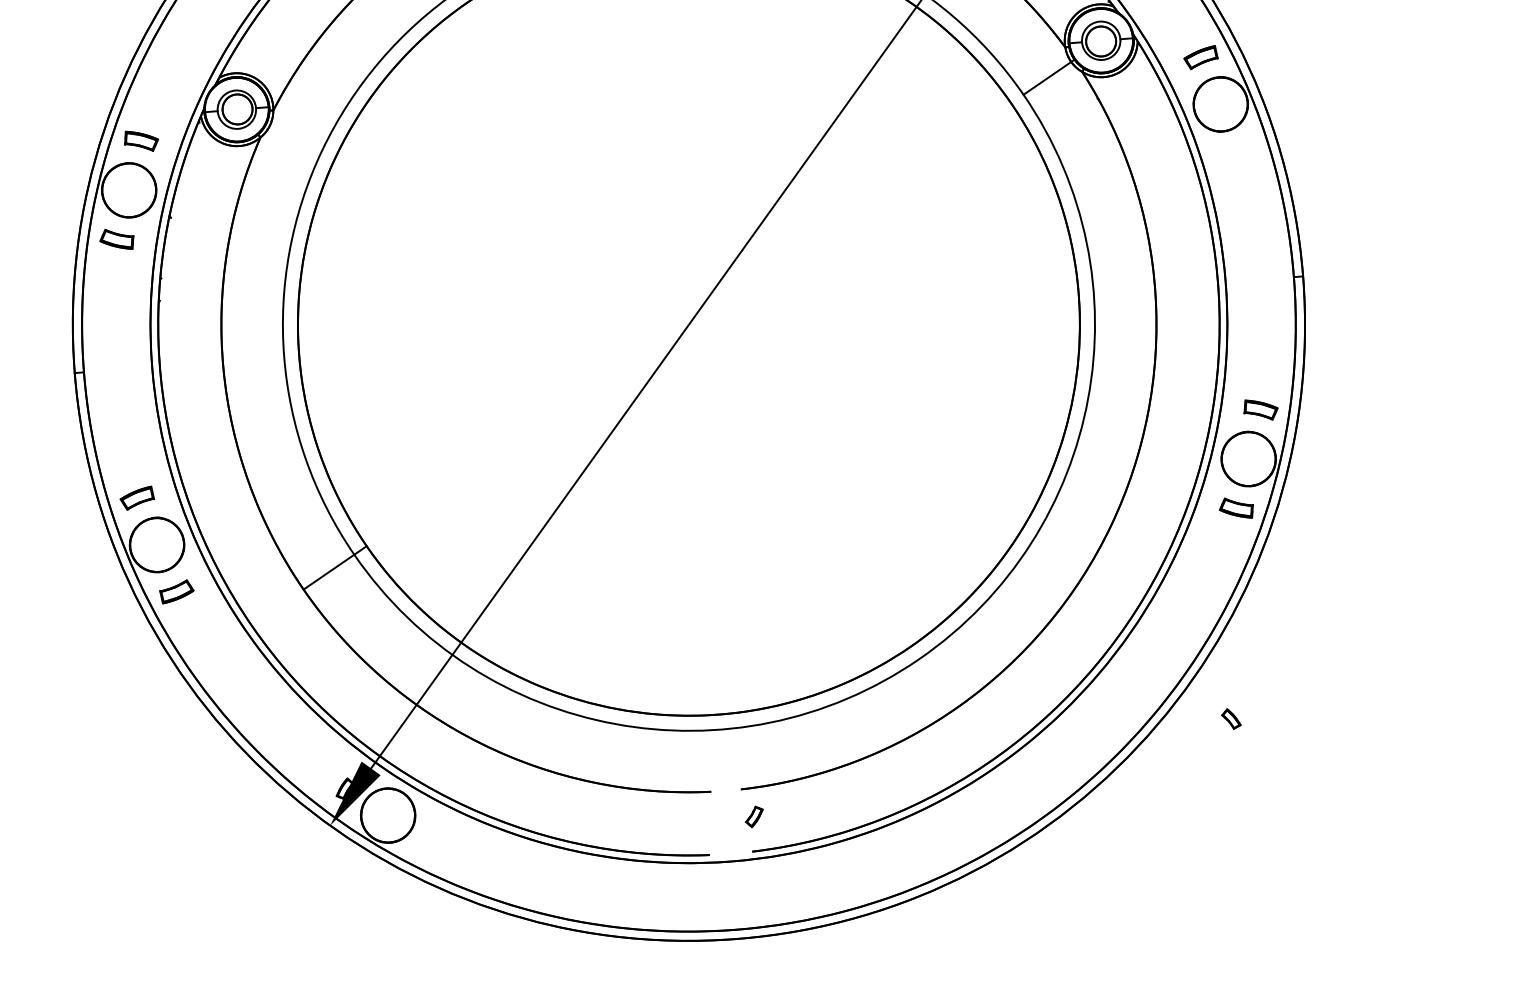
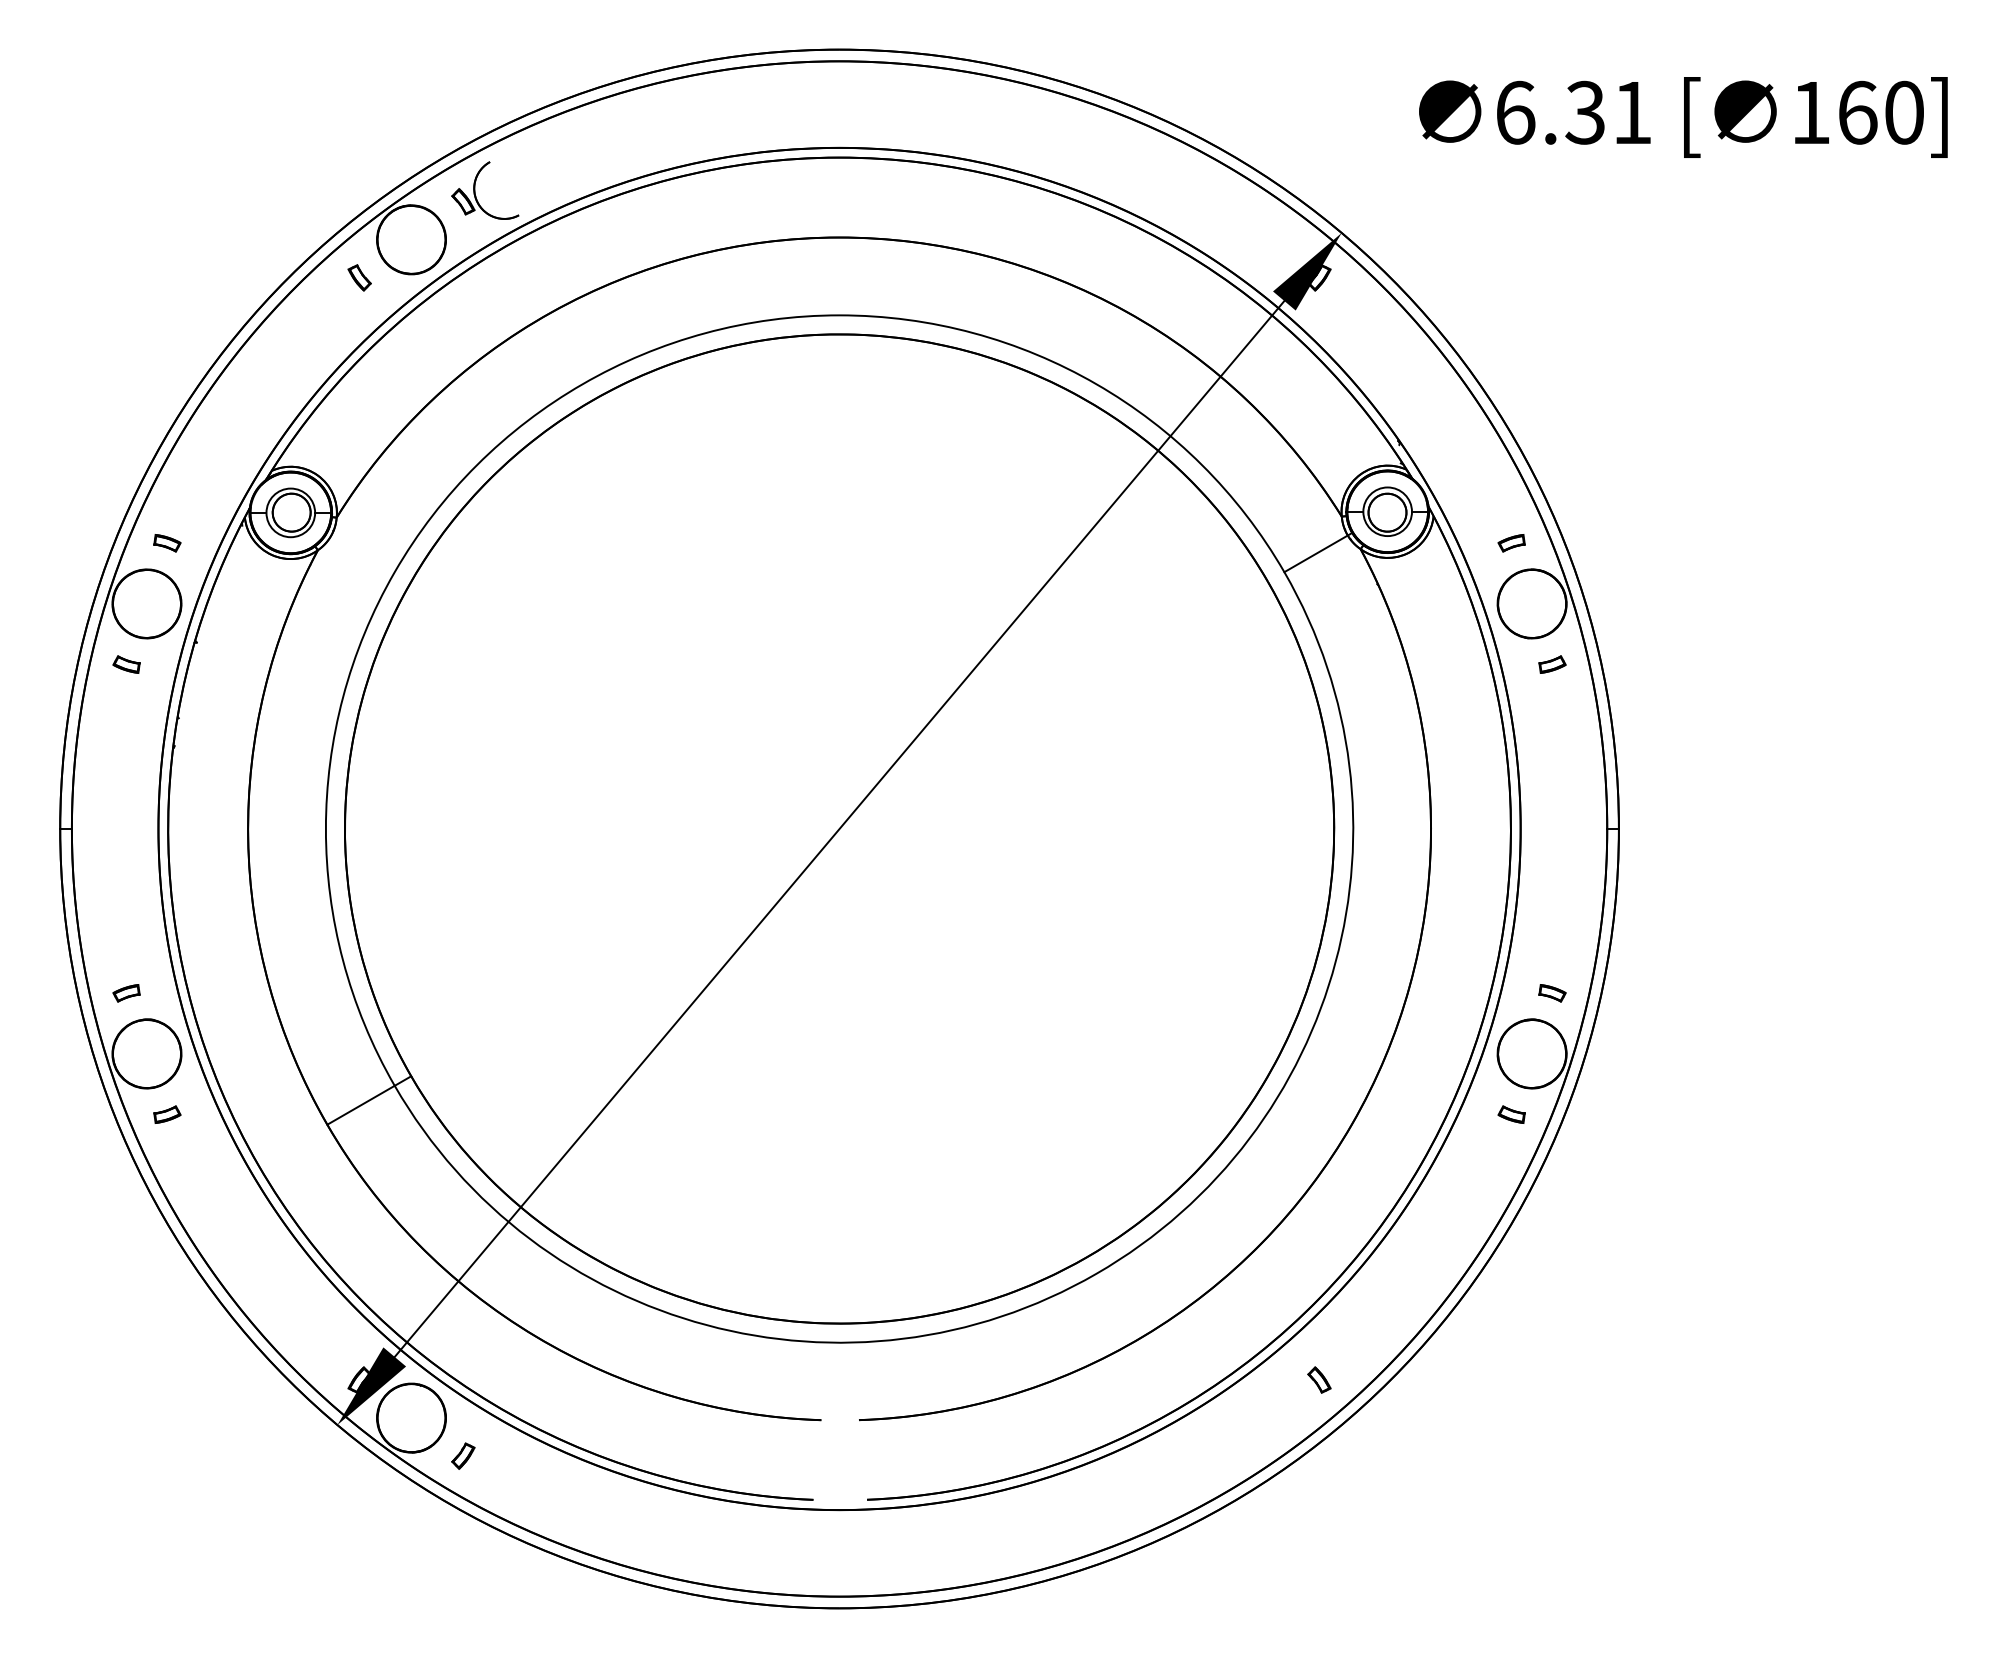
part: (1200, 58) -> (1511, 543), size x0.62
part: (141, 141) -> (167, 543), size x0.62
part: (1240, 150) -> (1552, 664), added
part: (116, 239) -> (126, 664), size x0.62
part: (1260, 410) -> (1552, 993), size x0.62
part: (137, 498) -> (126, 993), size x0.62
part: (1236, 508) -> (1511, 1114), size x0.62
part: (177, 591) -> (167, 1114), size x0.62
part: (1231, 718) -> (1319, 1379), moved
part: (754, 816) -> (463, 1455), moved

